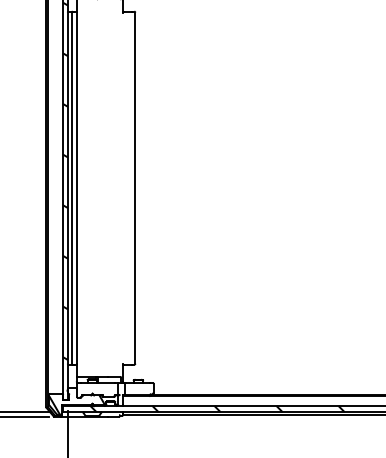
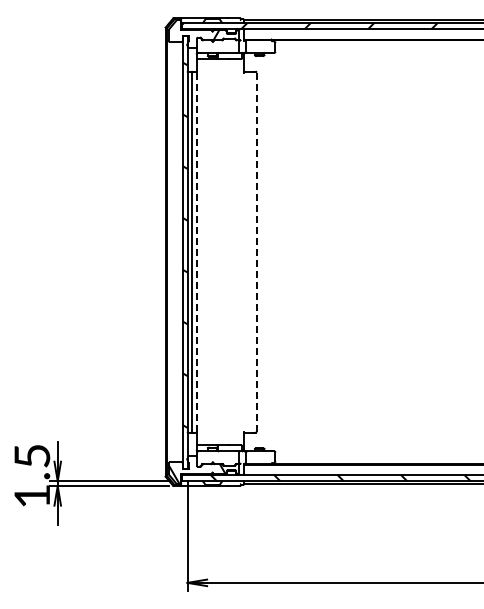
line: (76, 188) -> (196, 252), solid -> dashed
line: (135, 188) -> (256, 252), solid -> dashed

